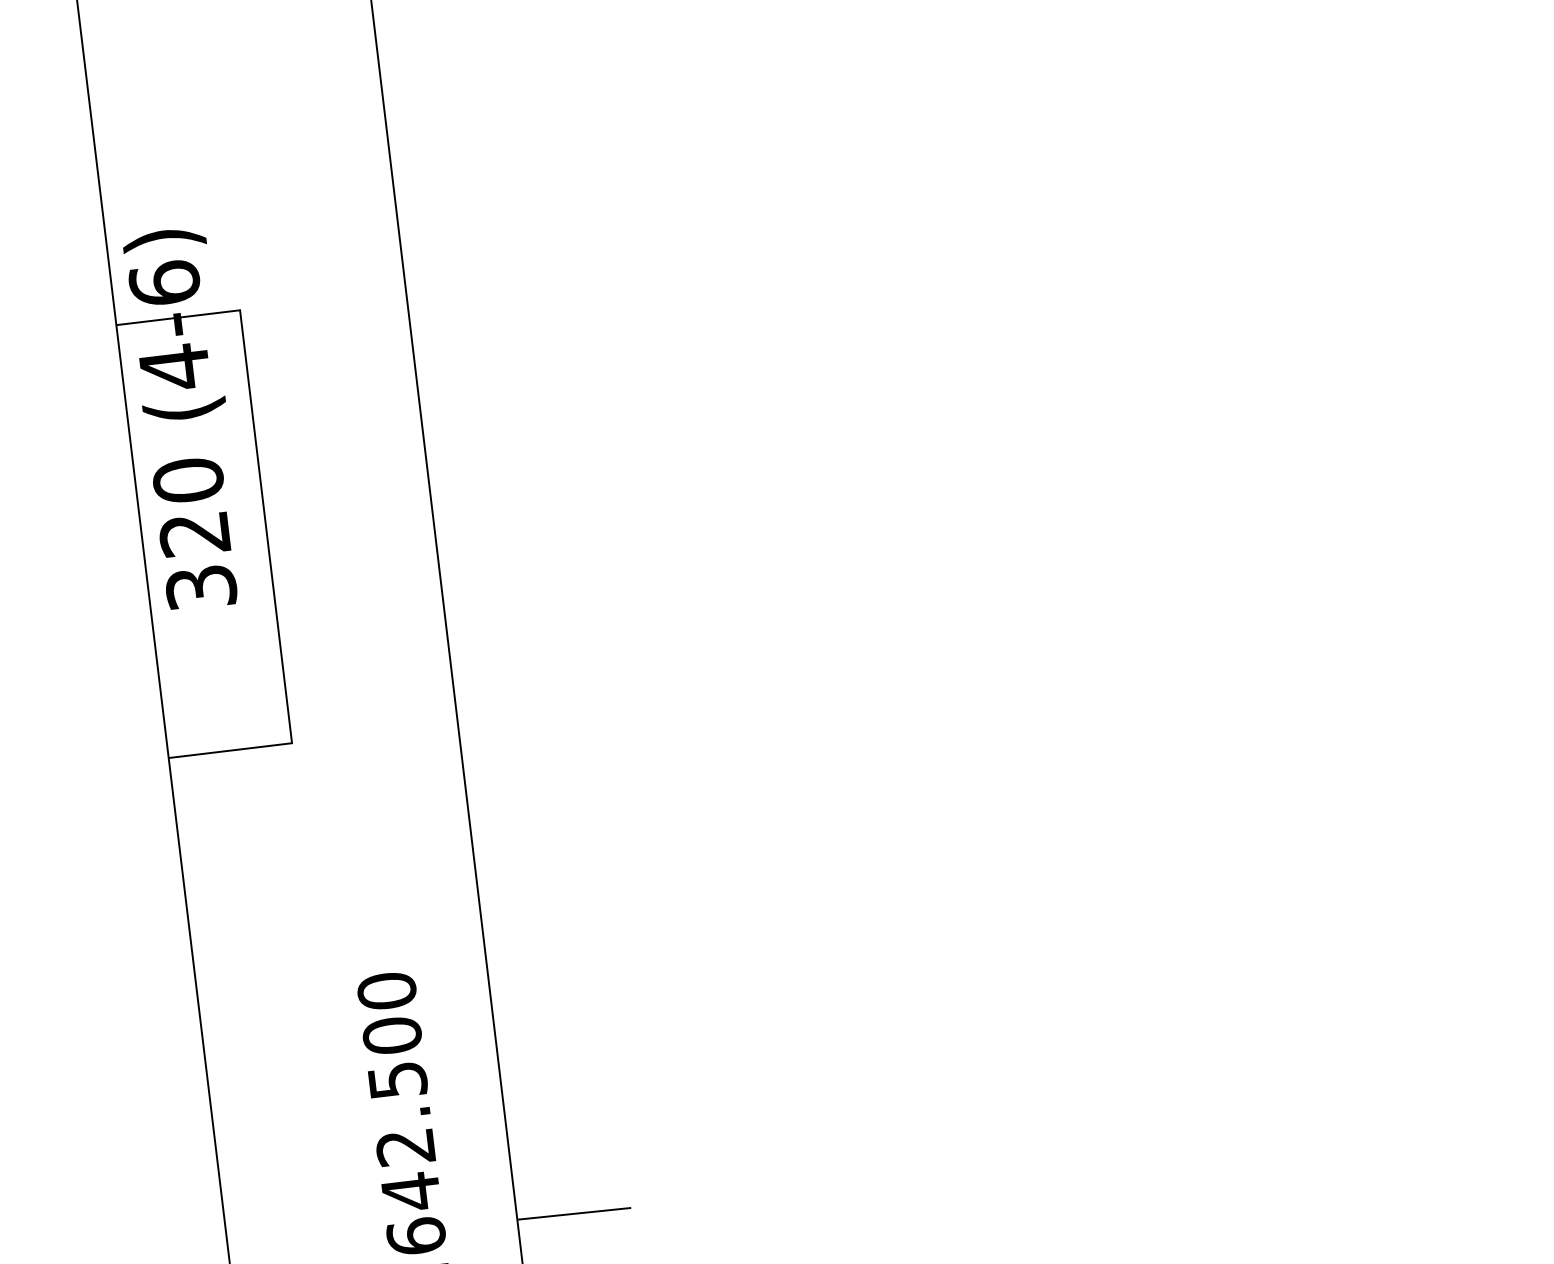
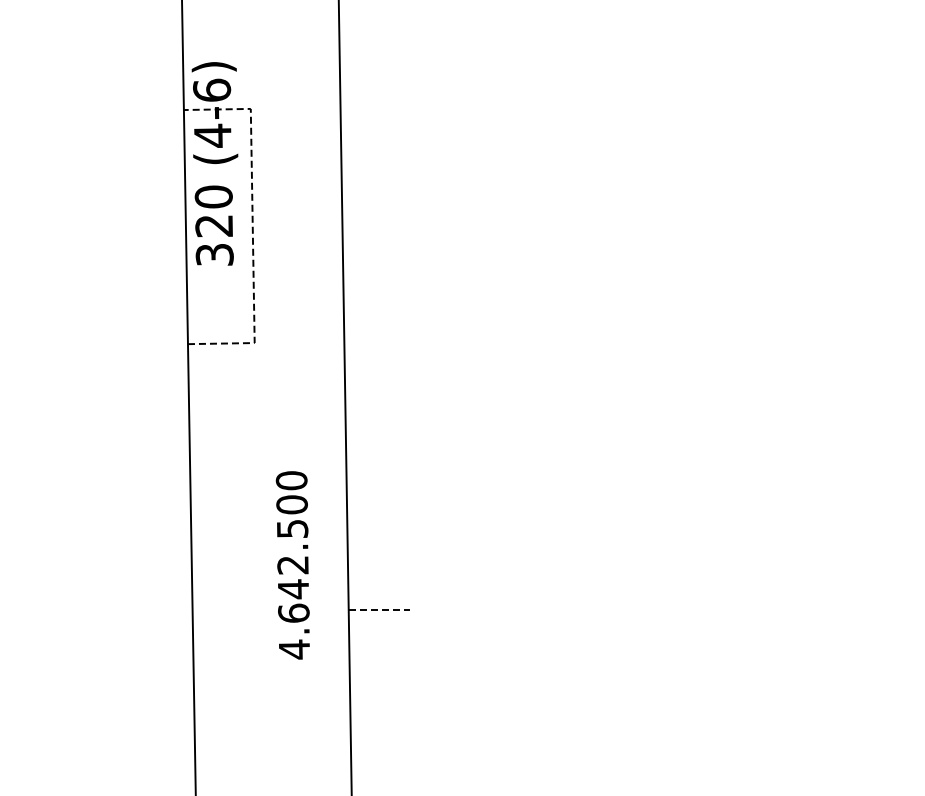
line: (265, 525) -> (252, 225), solid -> dashed
line: (574, 1214) -> (379, 610), solid -> dashed

